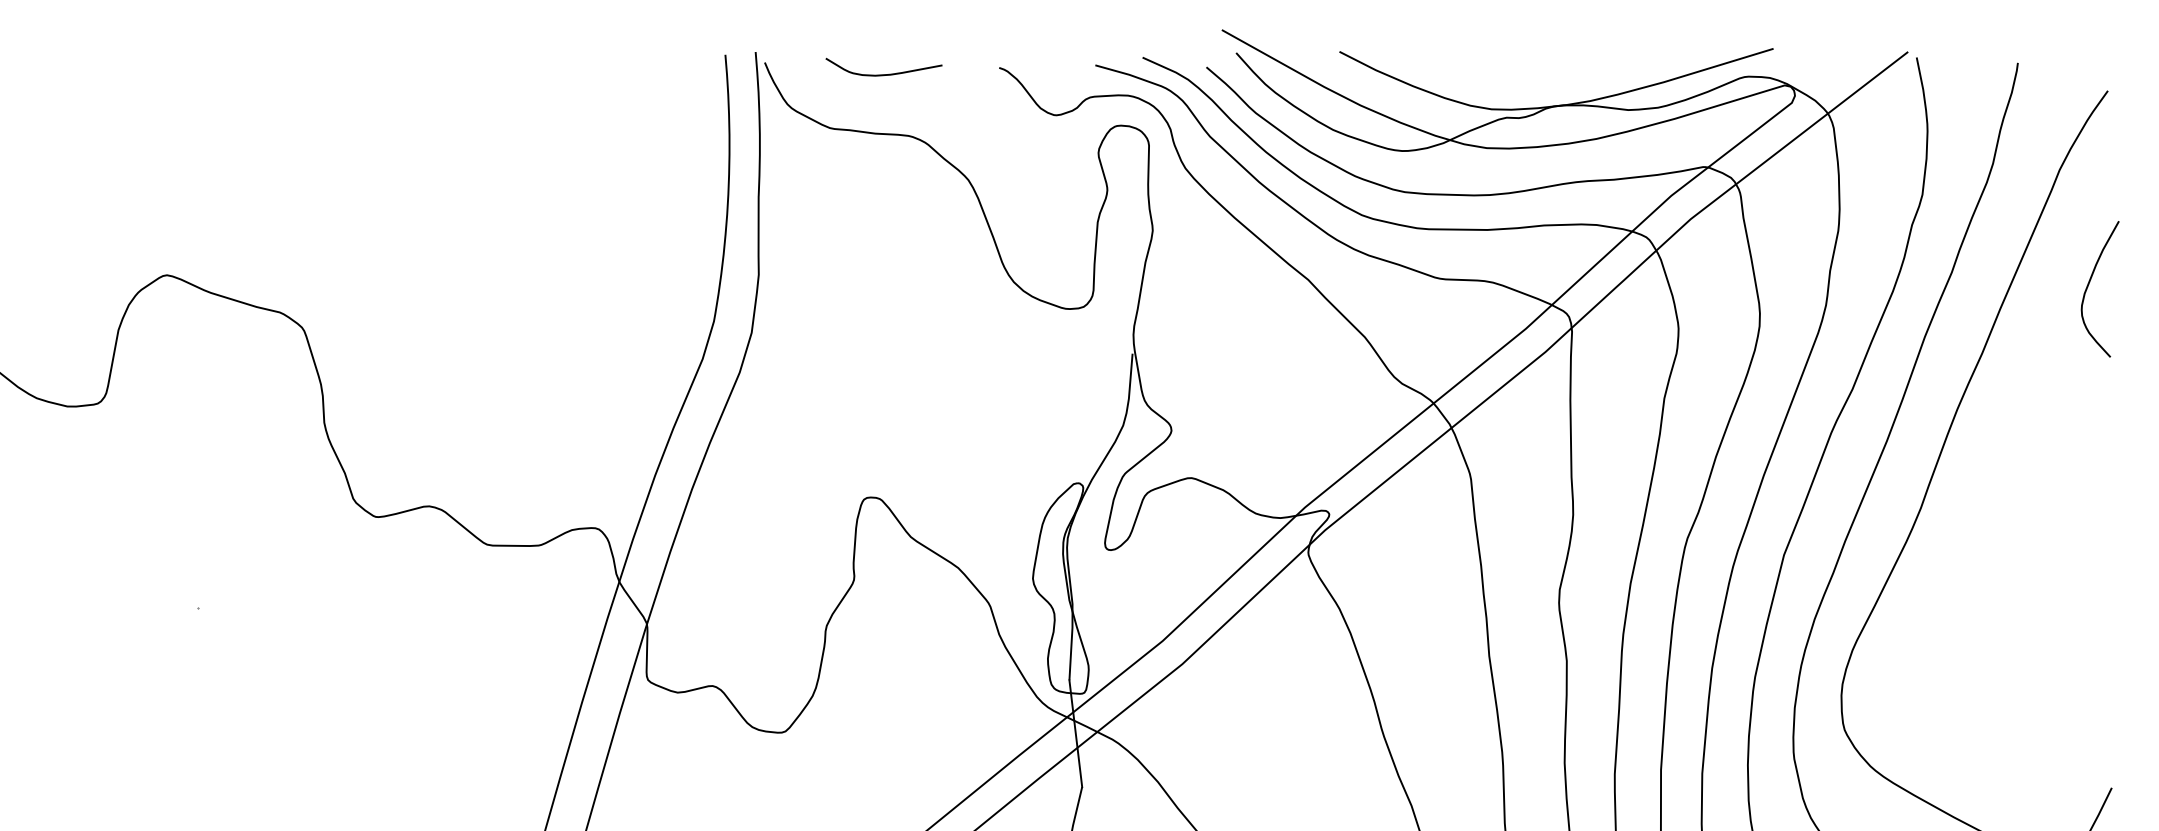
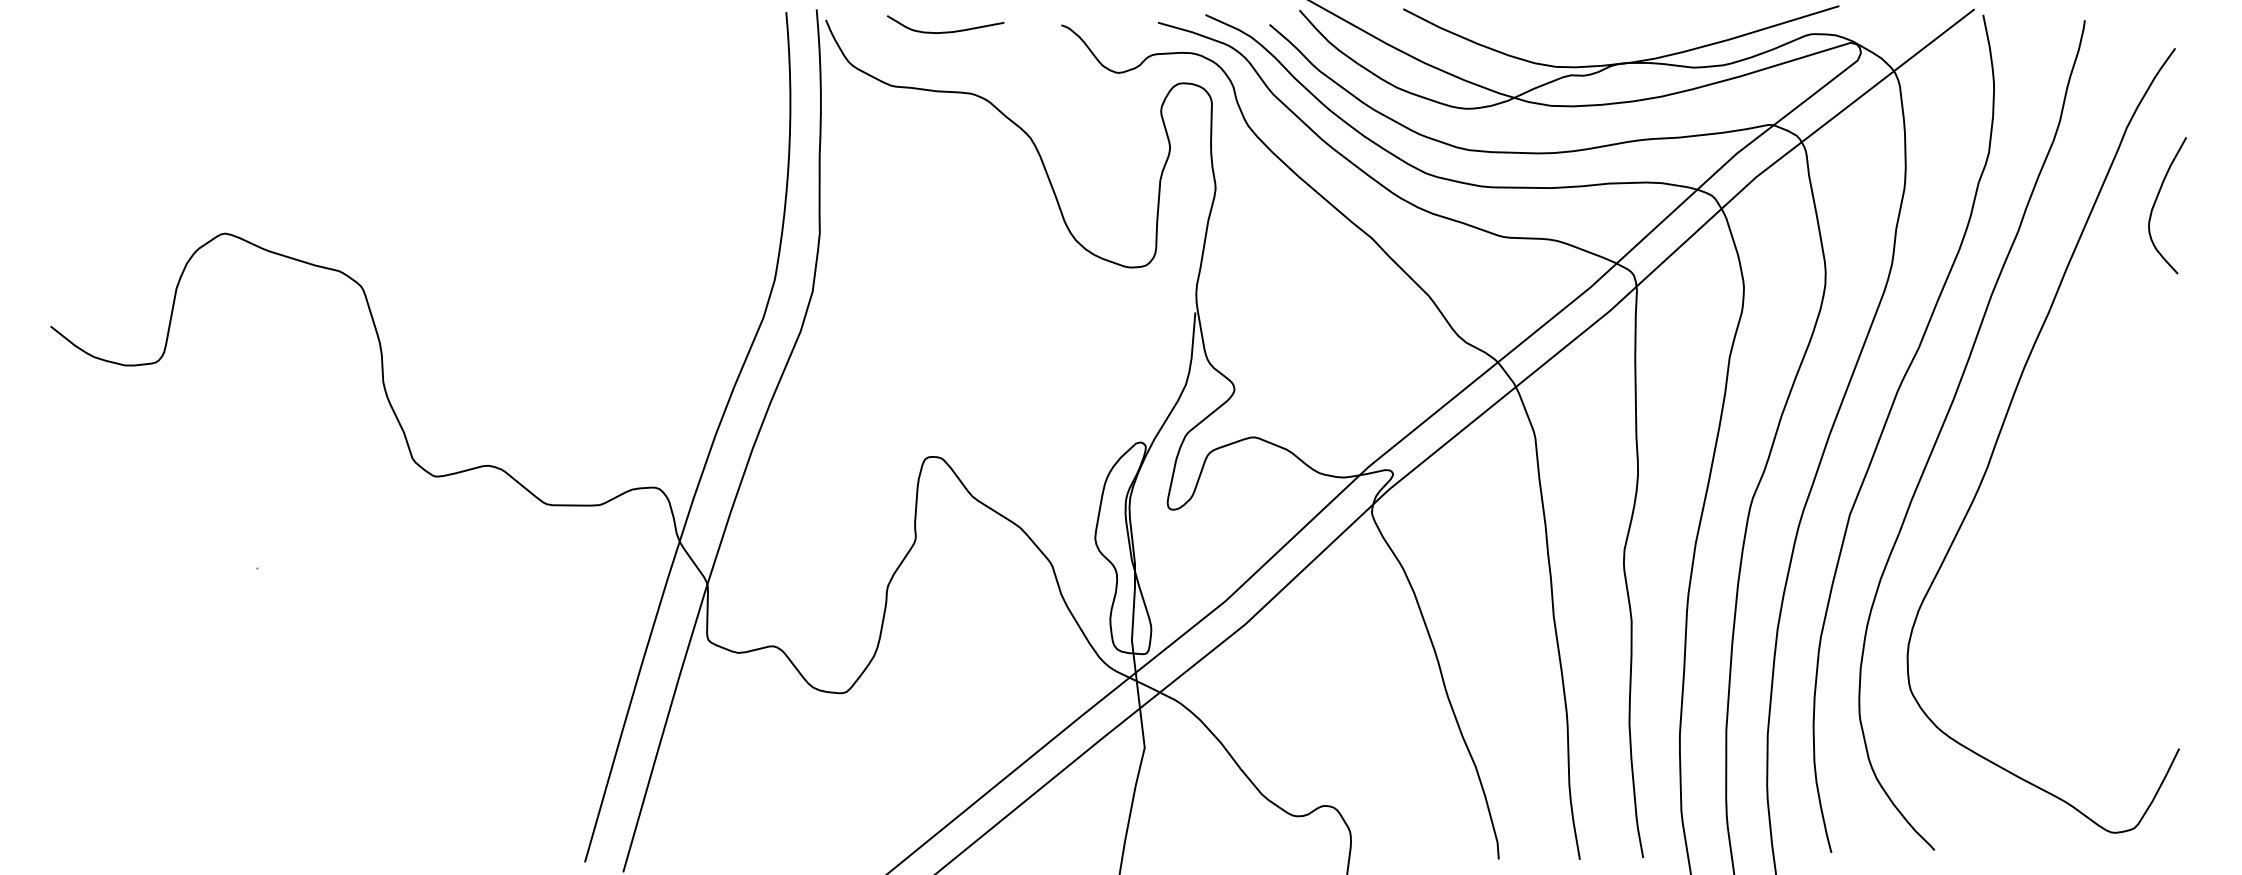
curve: (2090, 283) -> (2157, 199), moved

